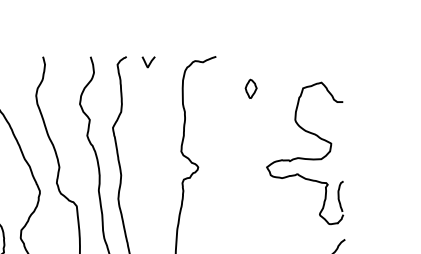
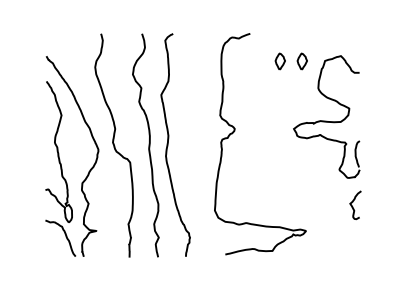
curve: (149, 62) -> (192, 38), removed
part: (275, 88) -> (301, 61), added

